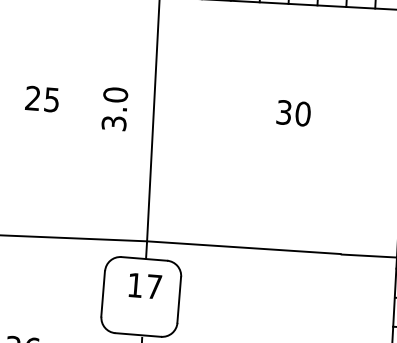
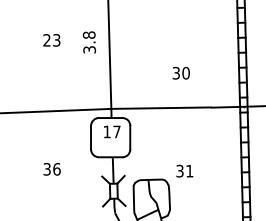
text: (116, 93) -> (89, 34), 3.0 -> 3.8
text: (51, 98) -> (56, 39), 25 -> 23
text: (292, 111) -> (180, 72), moved

